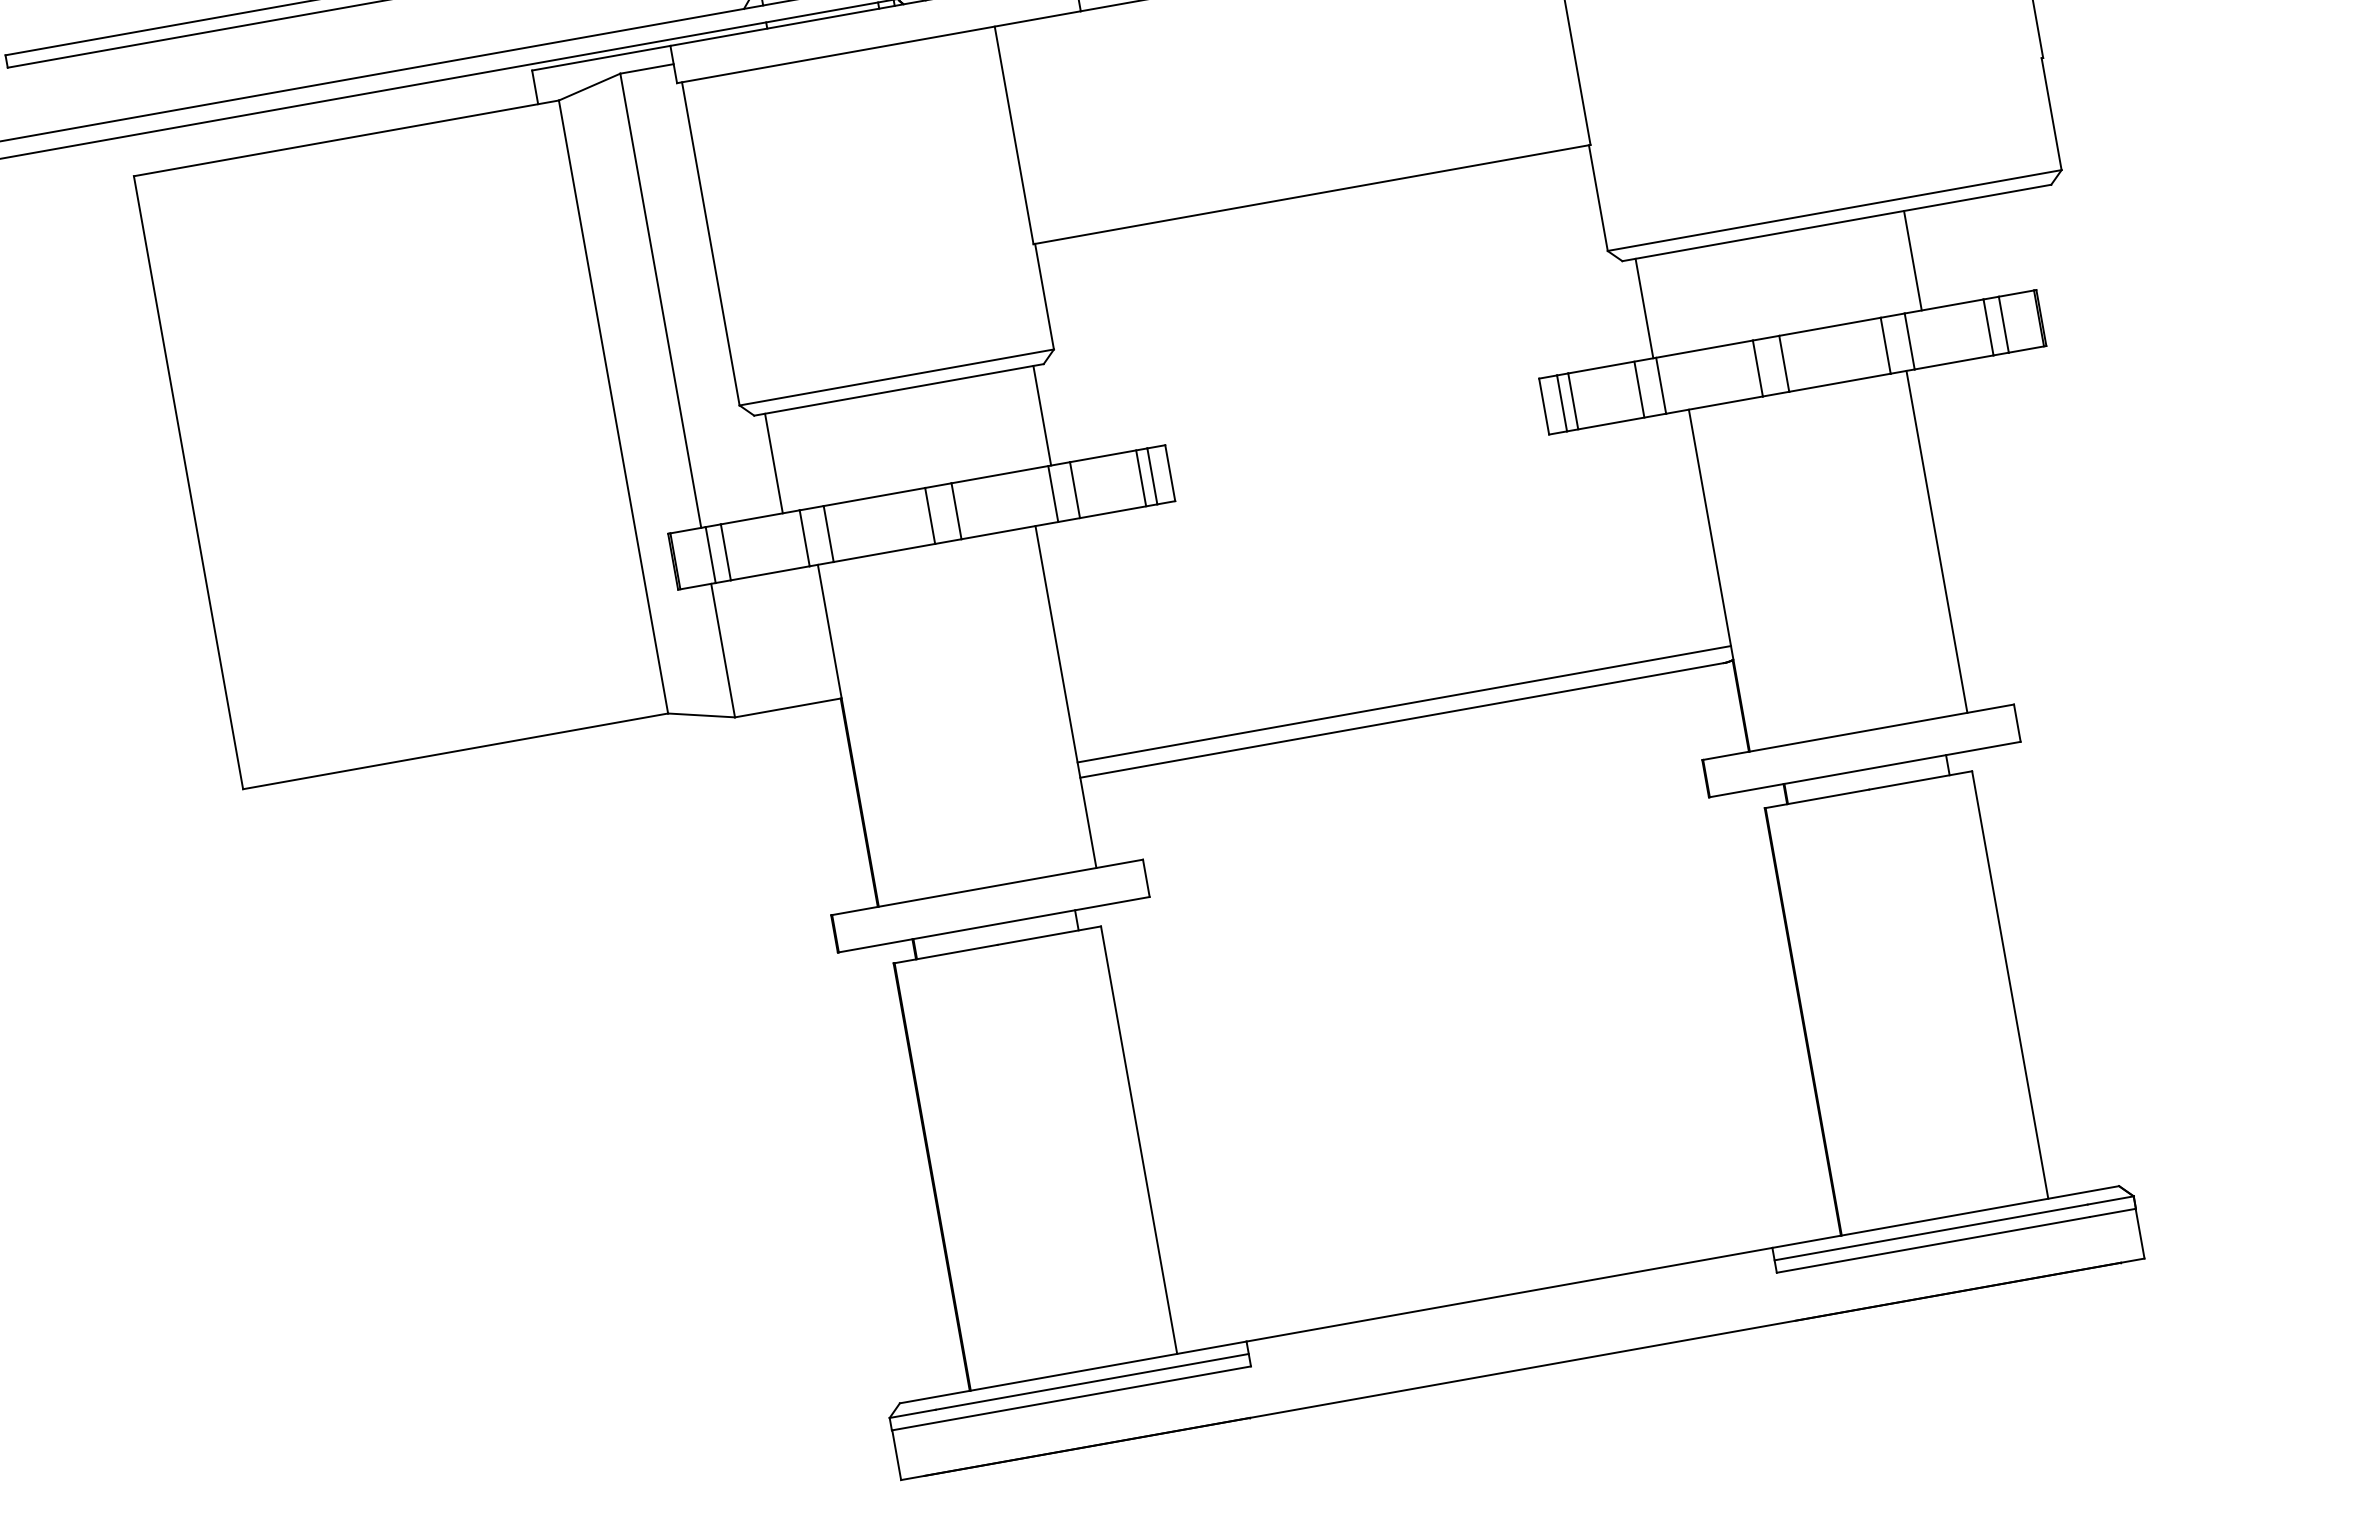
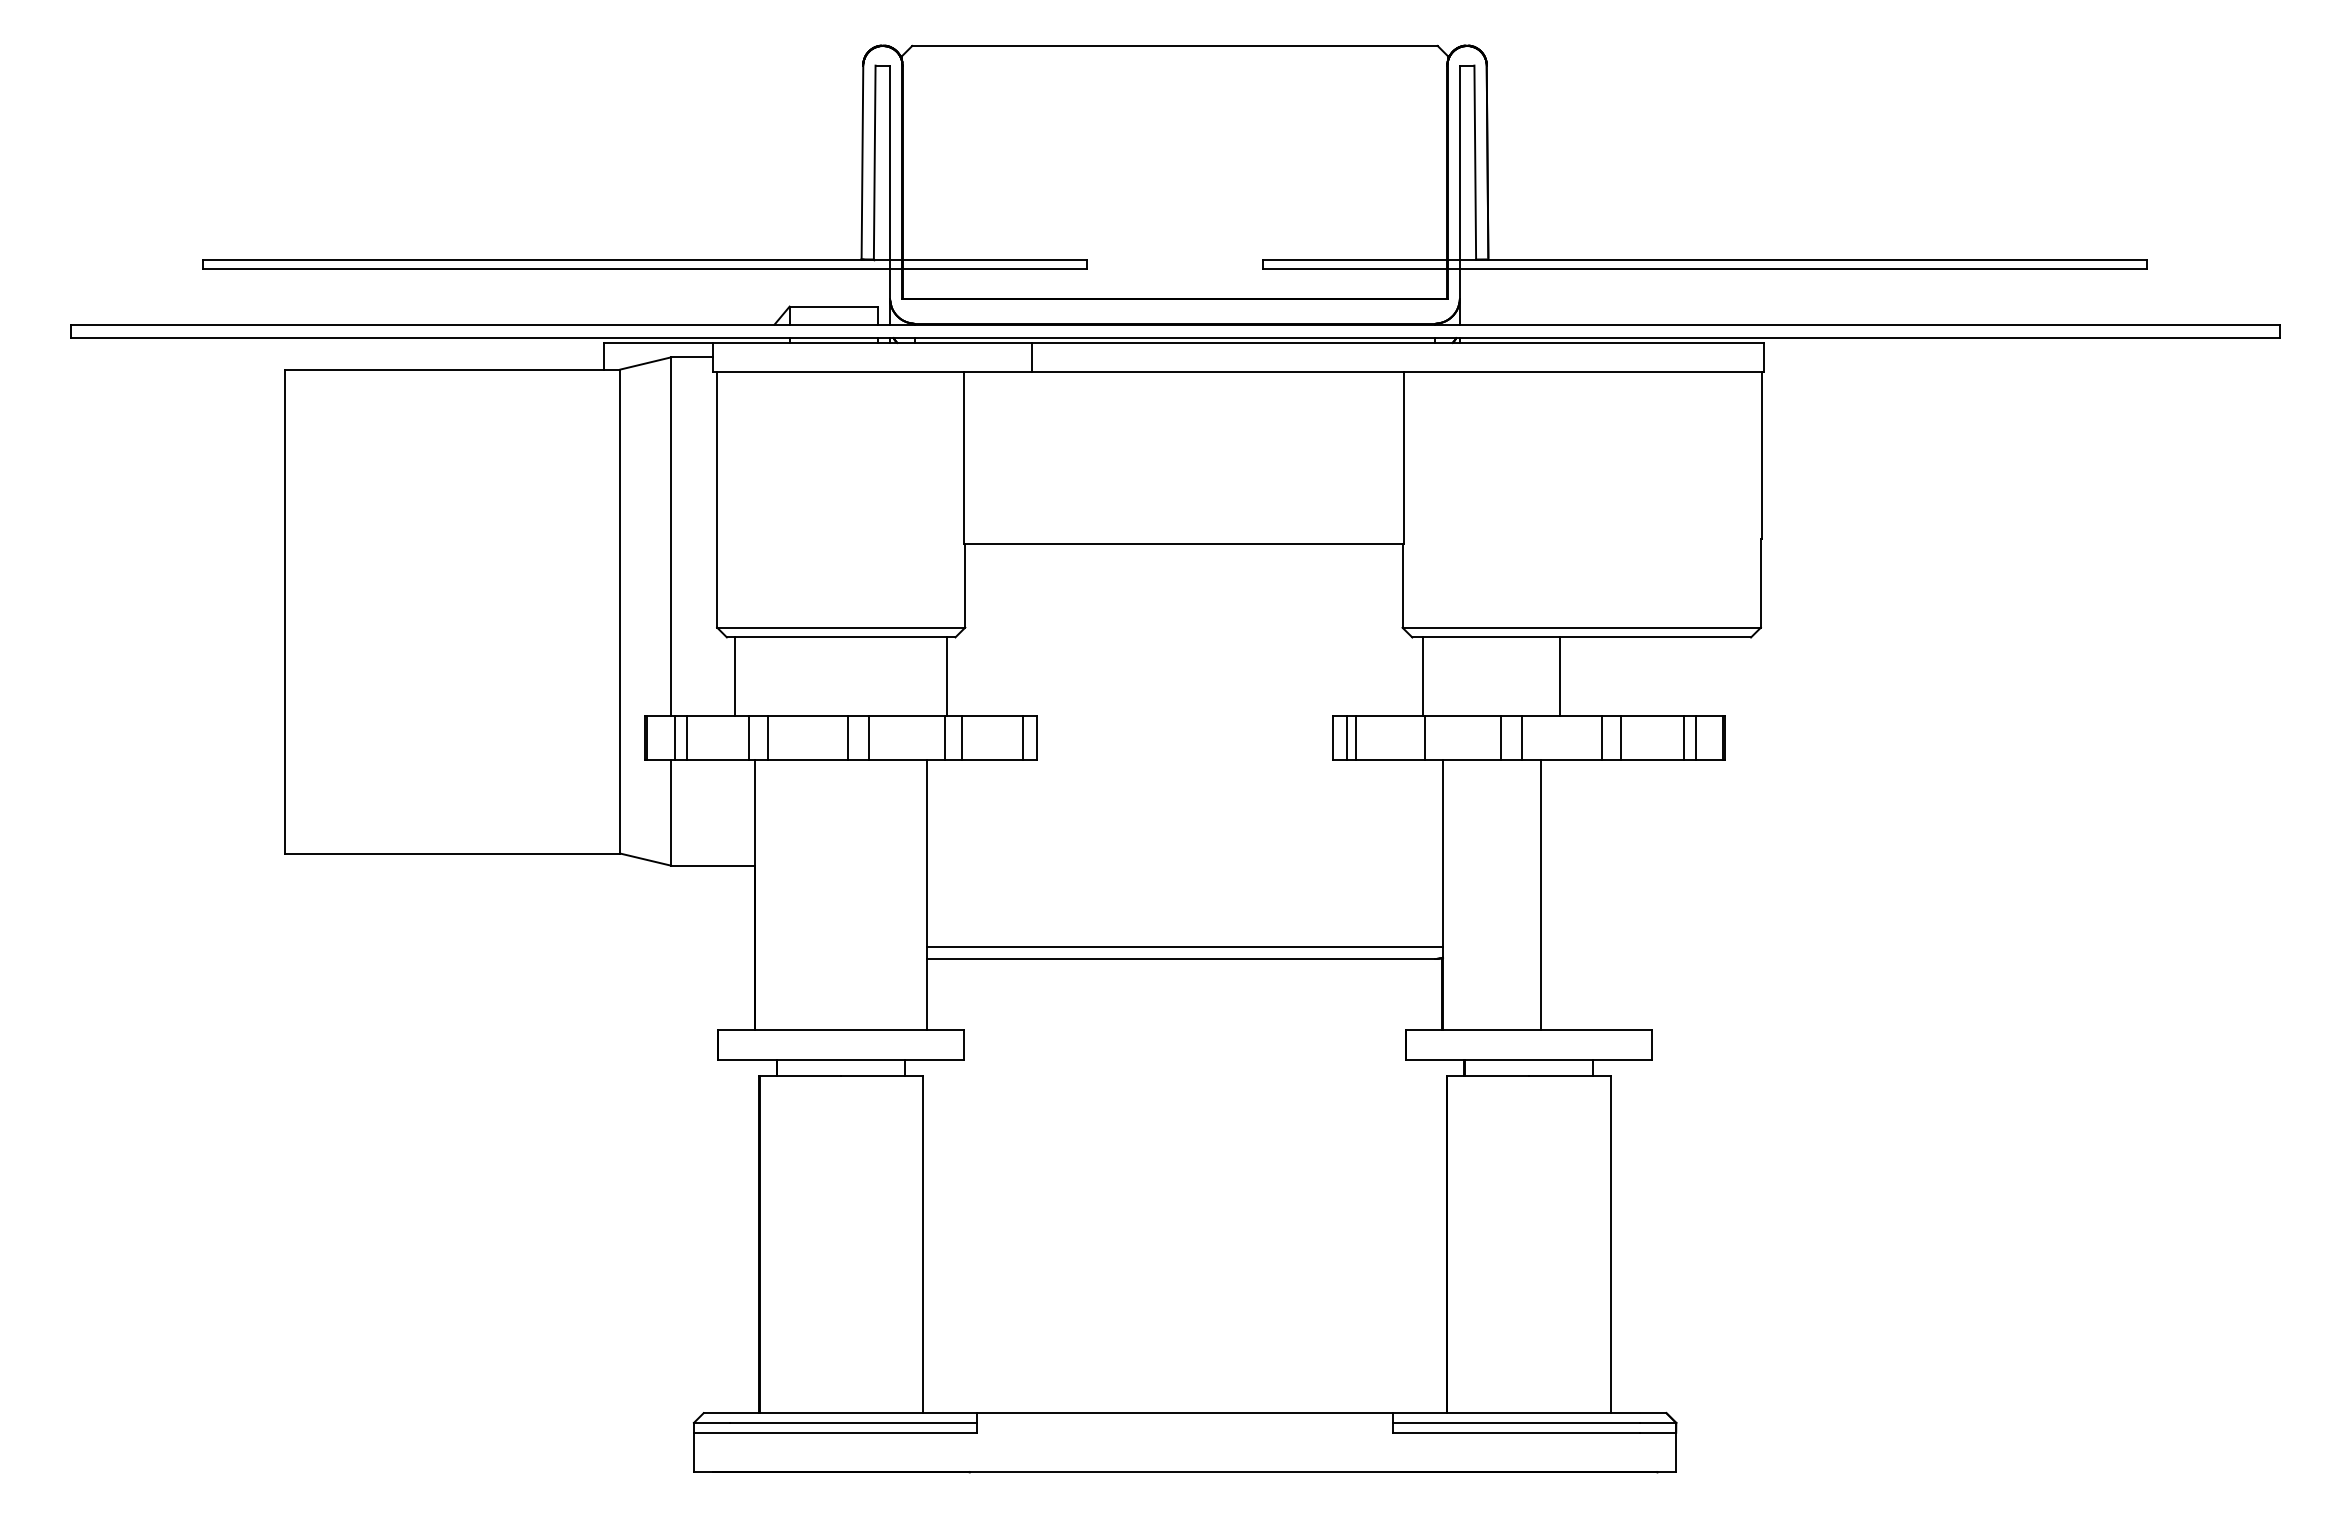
line: (1912, 260) -> (1559, 676), moved
line: (1639, 390) -> (1407, 738), removed
line: (1141, 478) -> (1014, 738), removed
line: (1936, 542) -> (1540, 895), moved

